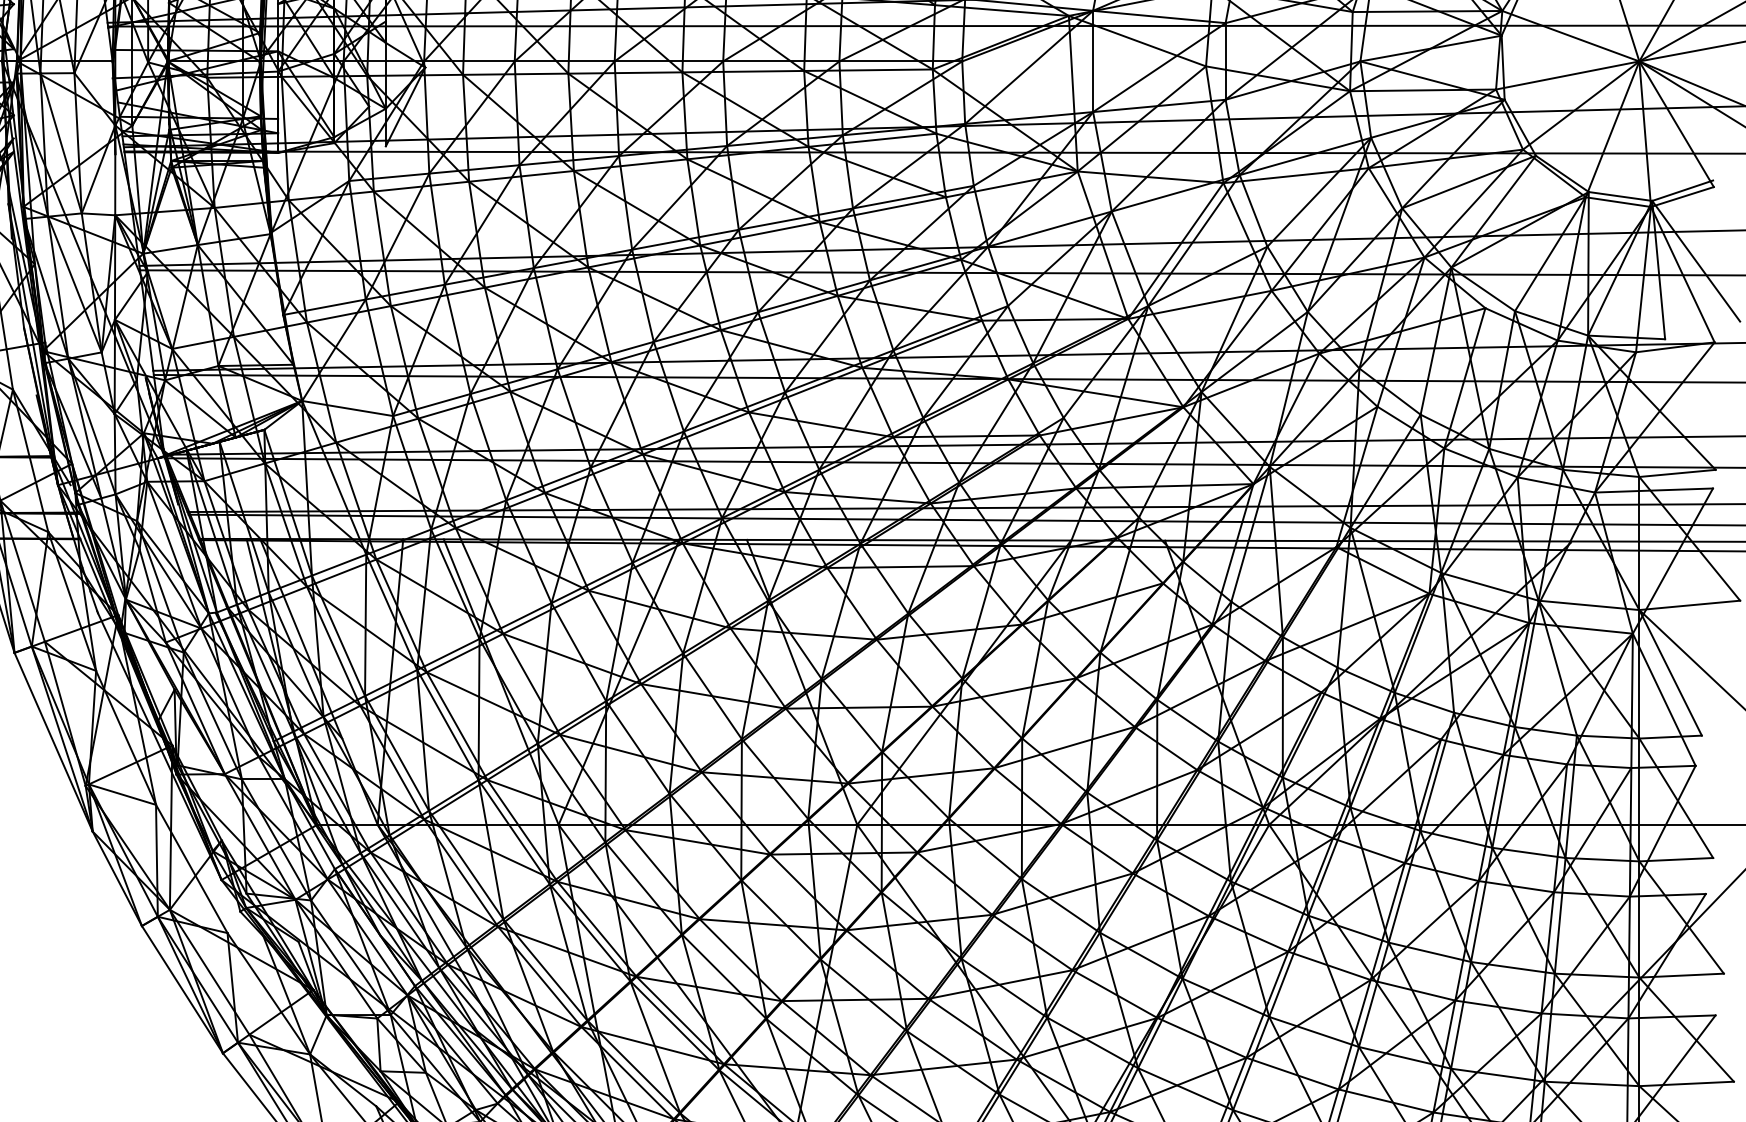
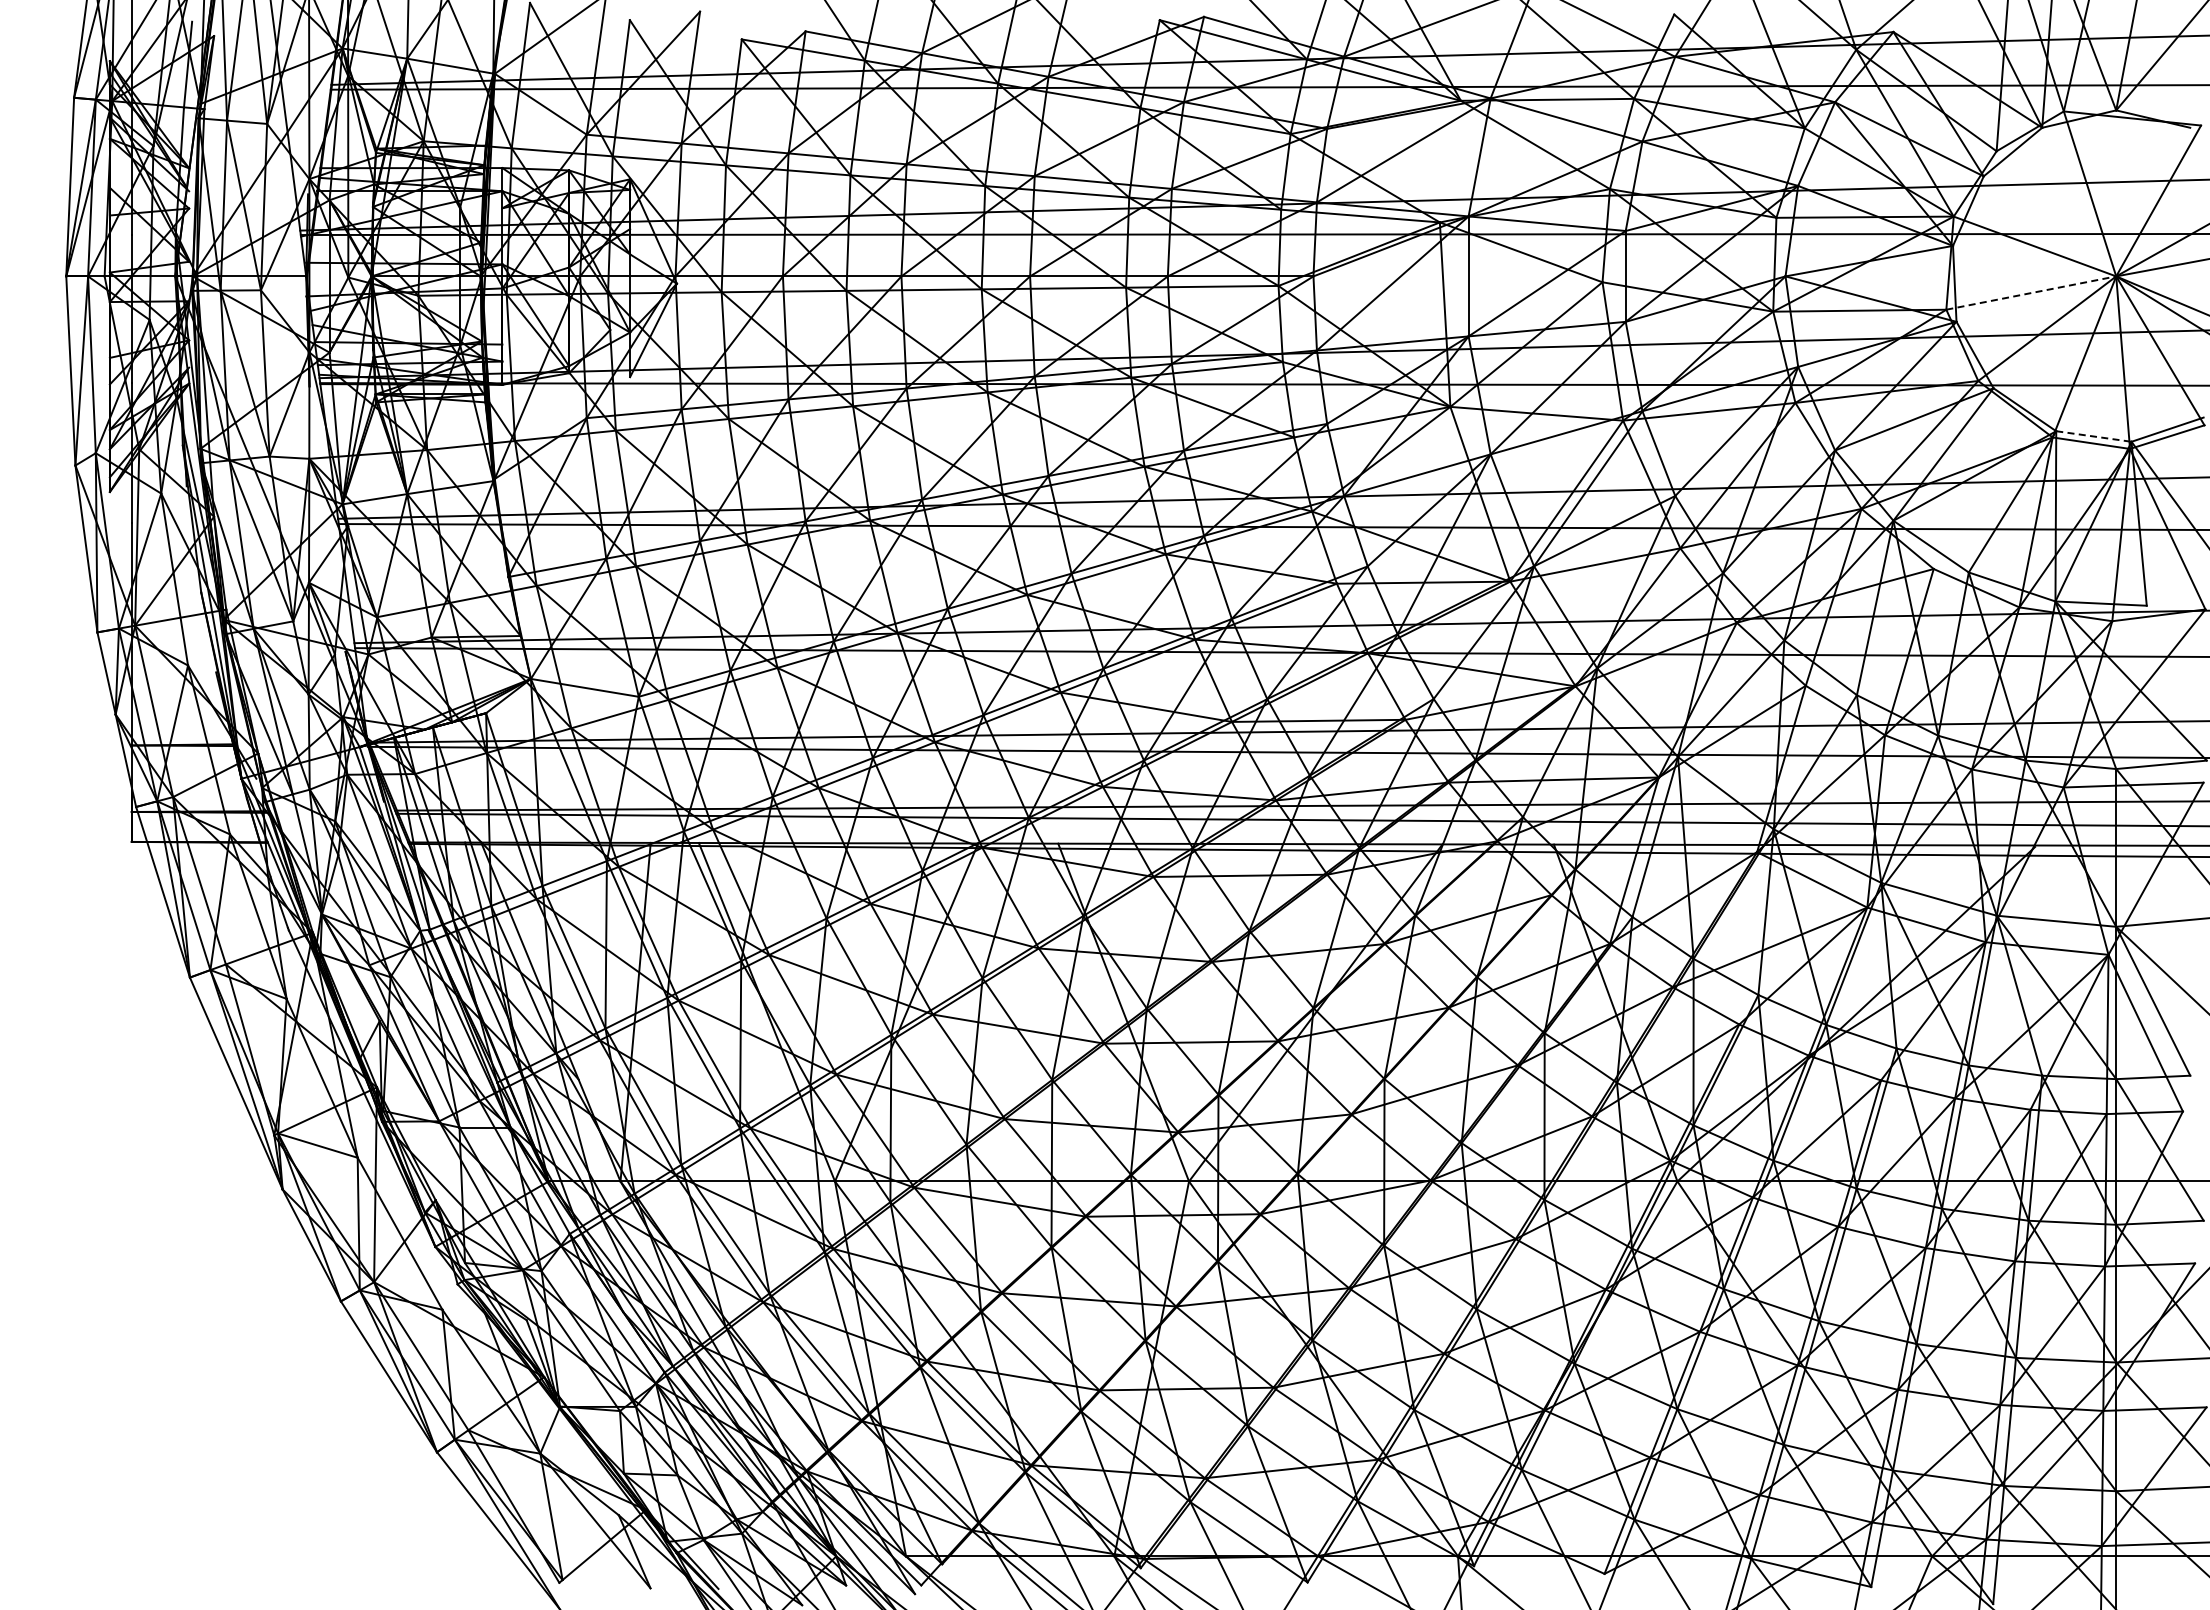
line: (1567, 75) -> (2031, 293), solid -> dashed
line: (1621, 196) -> (2094, 436), solid -> dashed

